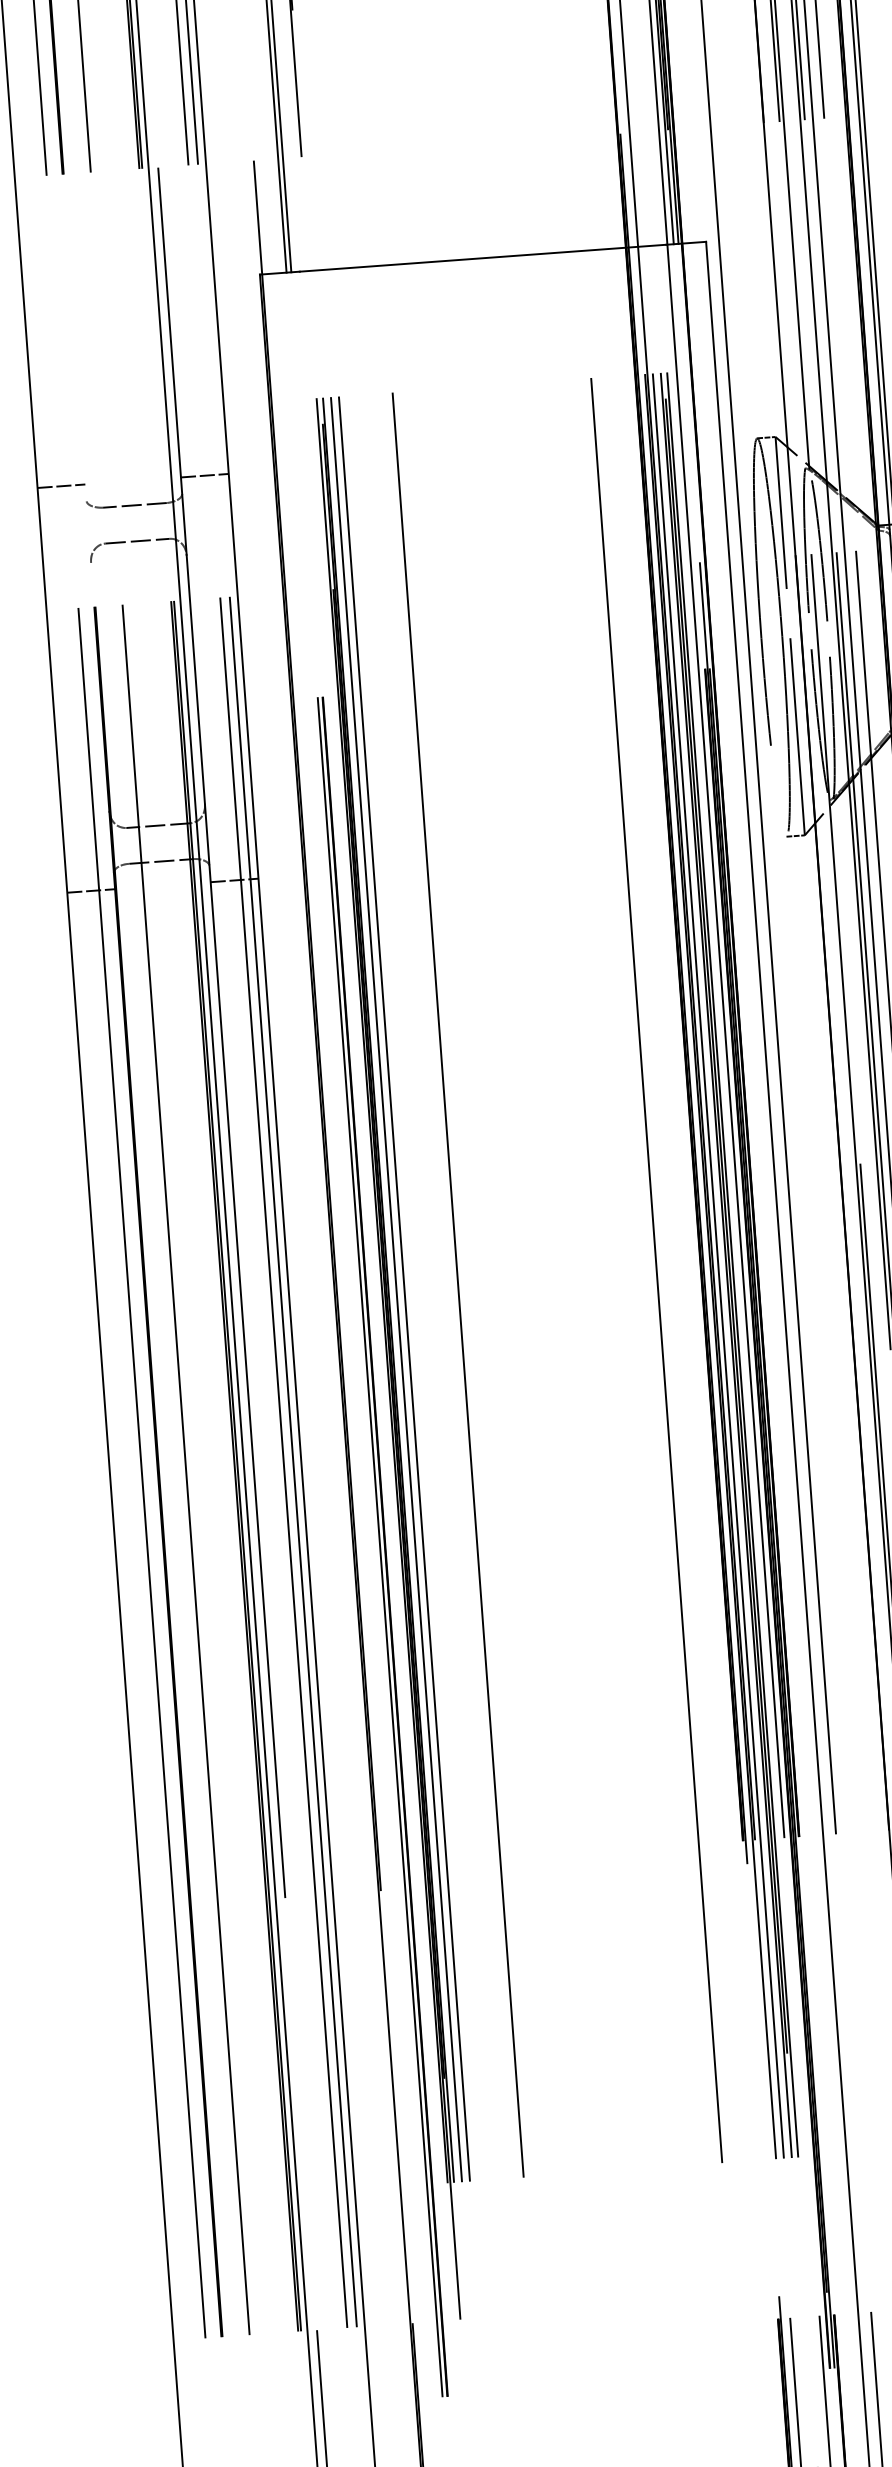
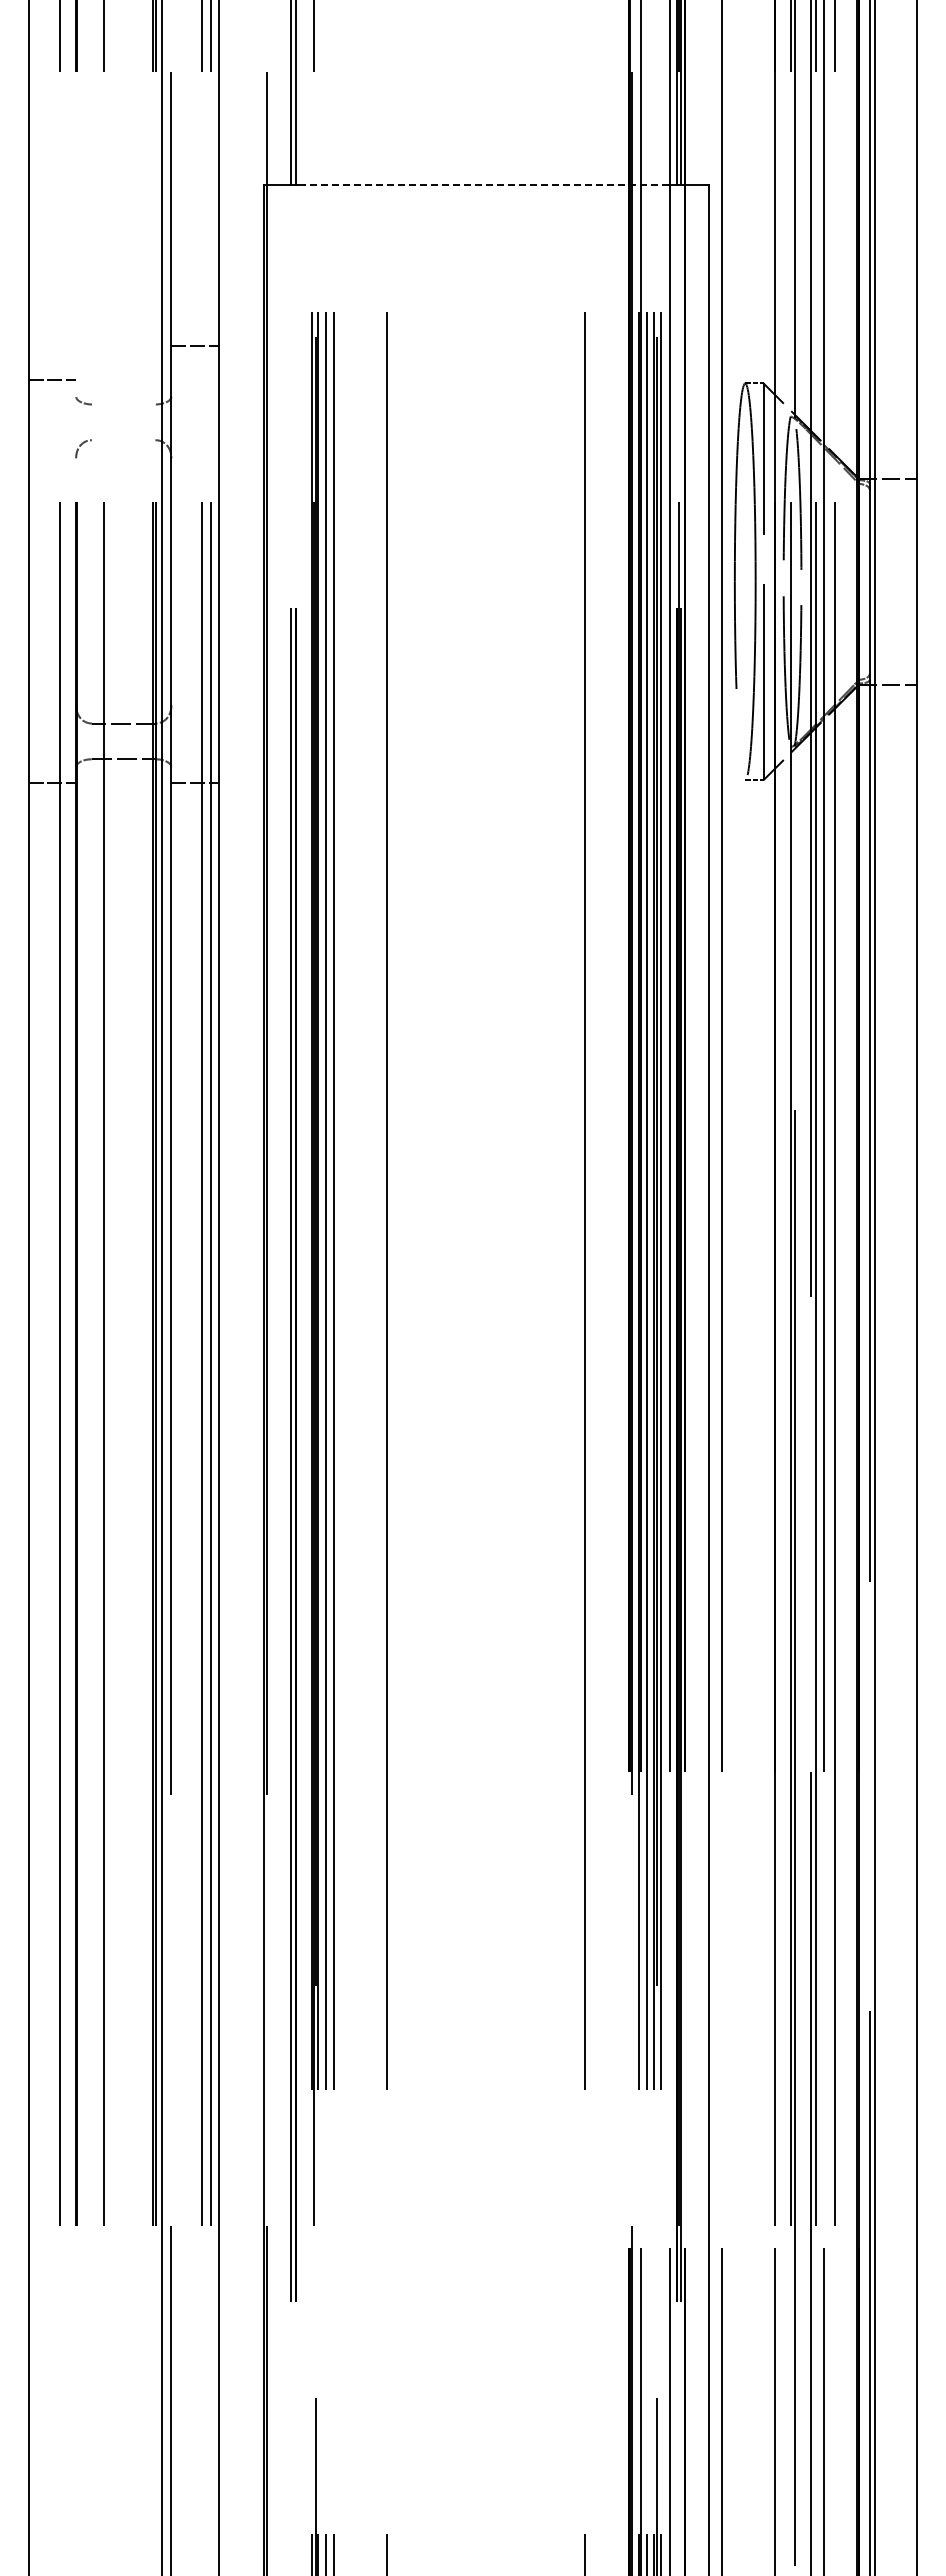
line: (482, 257) -> (486, 184), solid -> dashed
line: (205, 475) -> (195, 346), moved
line: (134, 505) -> (123, 404), removed
line: (137, 541) -> (123, 440), removed

